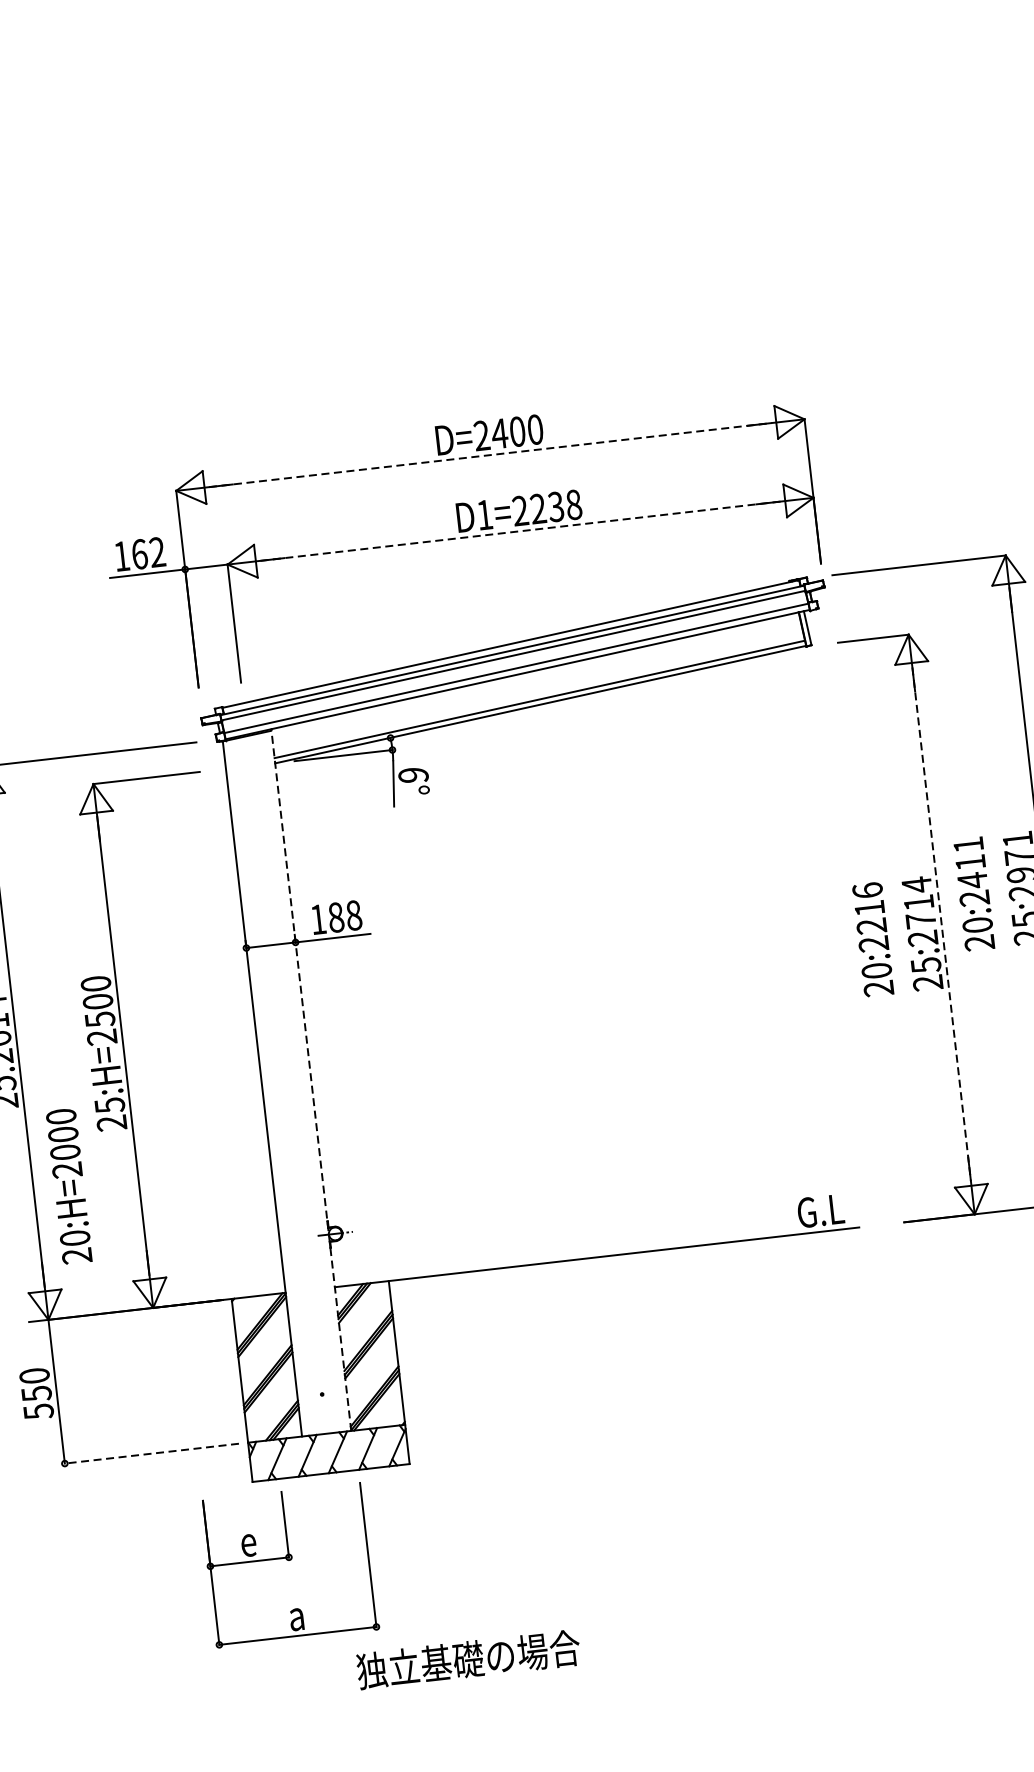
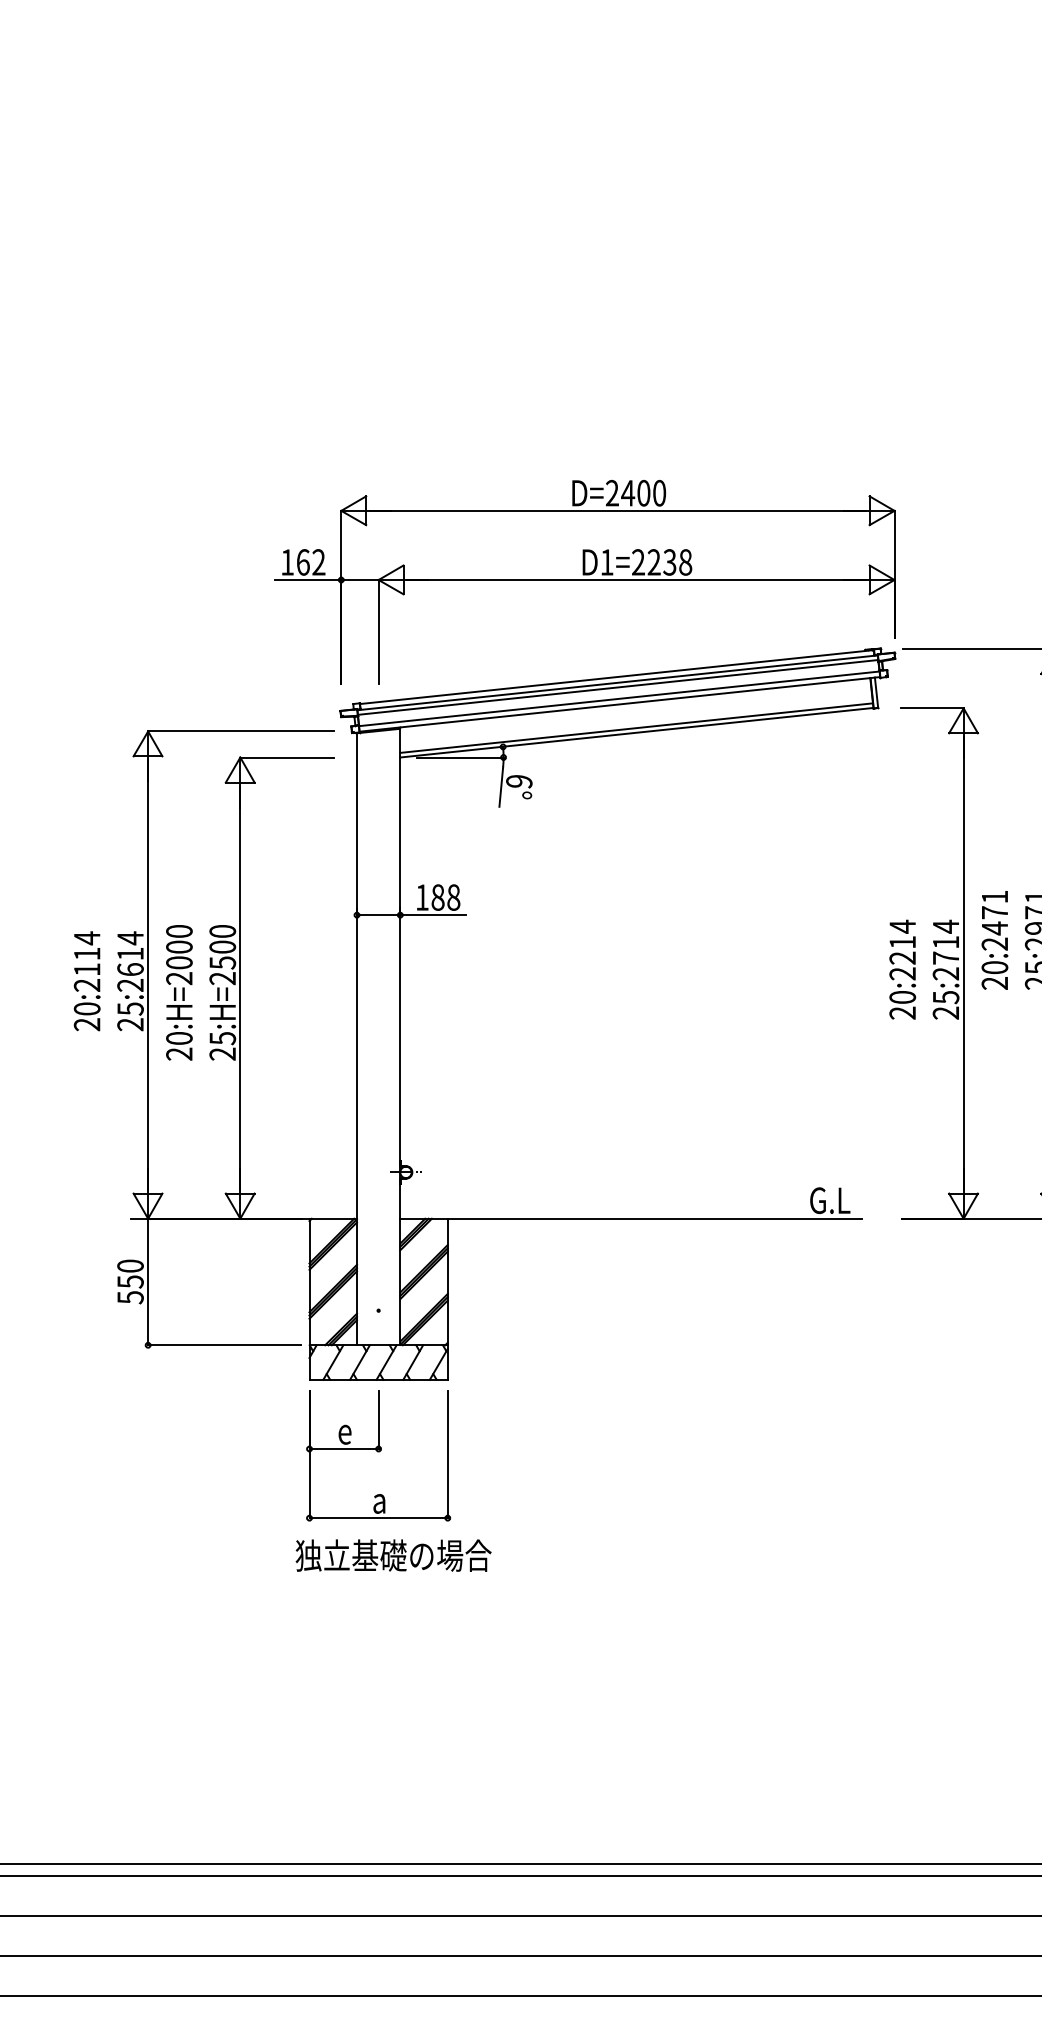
line: (489, 454) -> (617, 510), dashed -> solid
line: (521, 531) -> (637, 580), dashed -> solid
text: (970, 862) -> (994, 912), 20:2411 -> 20:2471
text: (867, 890) -> (902, 926), 20:2216 -> 20:2214
line: (941, 924) -> (963, 963), dashed -> solid
line: (311, 1080) -> (400, 1036), dashed -> solid
text: (69, 1186) -> (179, 992), moved
line: (151, 1453) -> (224, 1345), dashed -> solid
part: (289, 1564) -> (378, 1455), moved
text: (468, 1659) -> (393, 1555), moved

